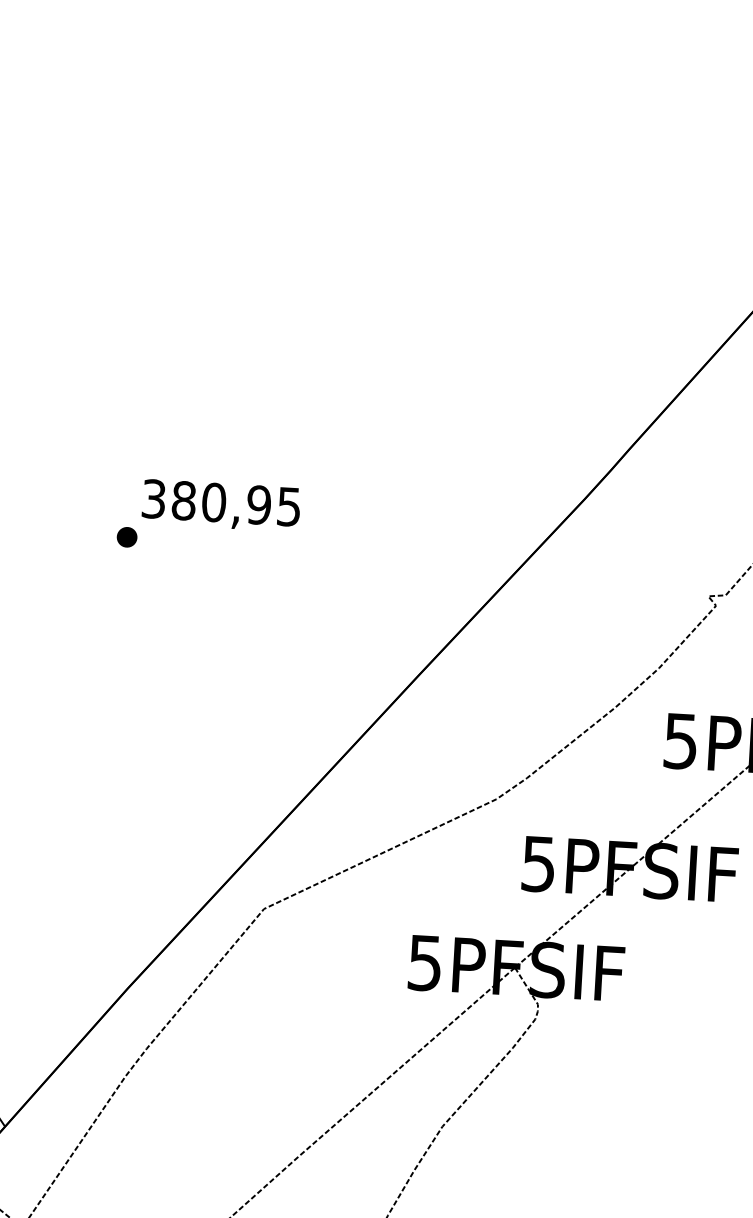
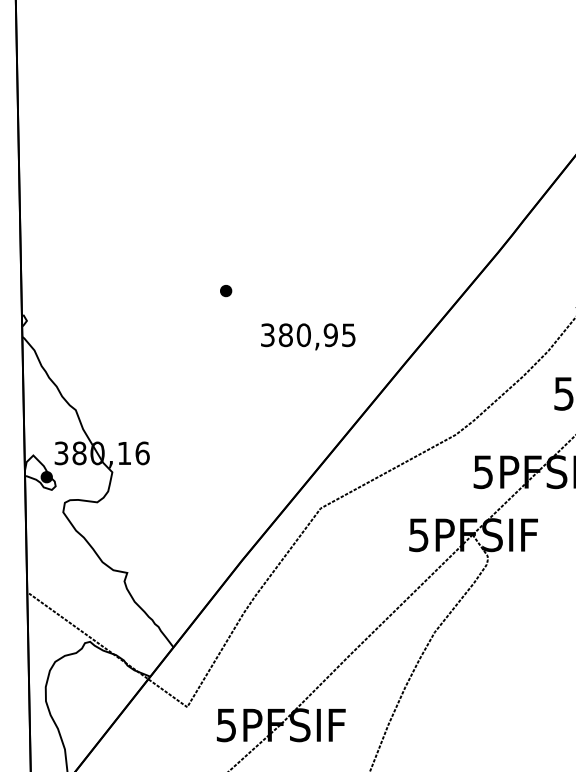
text: (221, 505) -> (308, 336), moved

